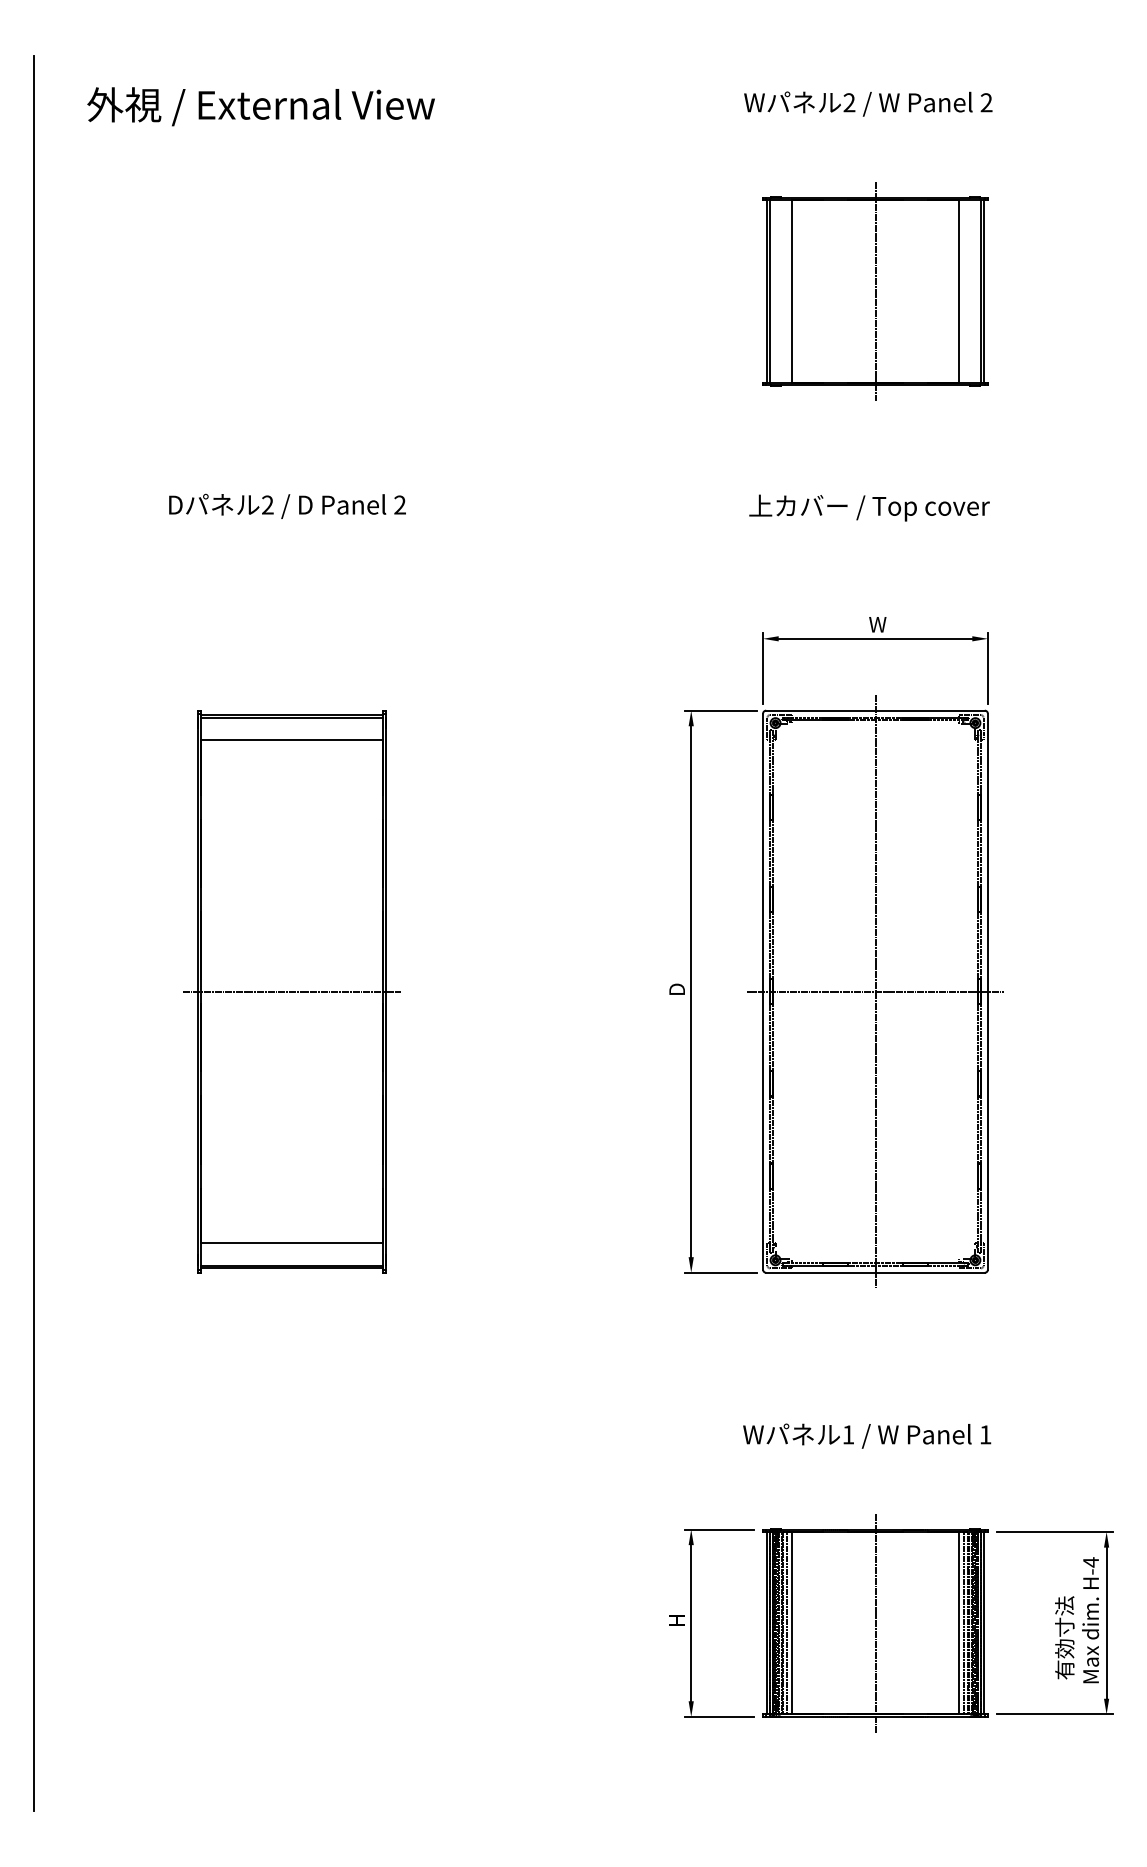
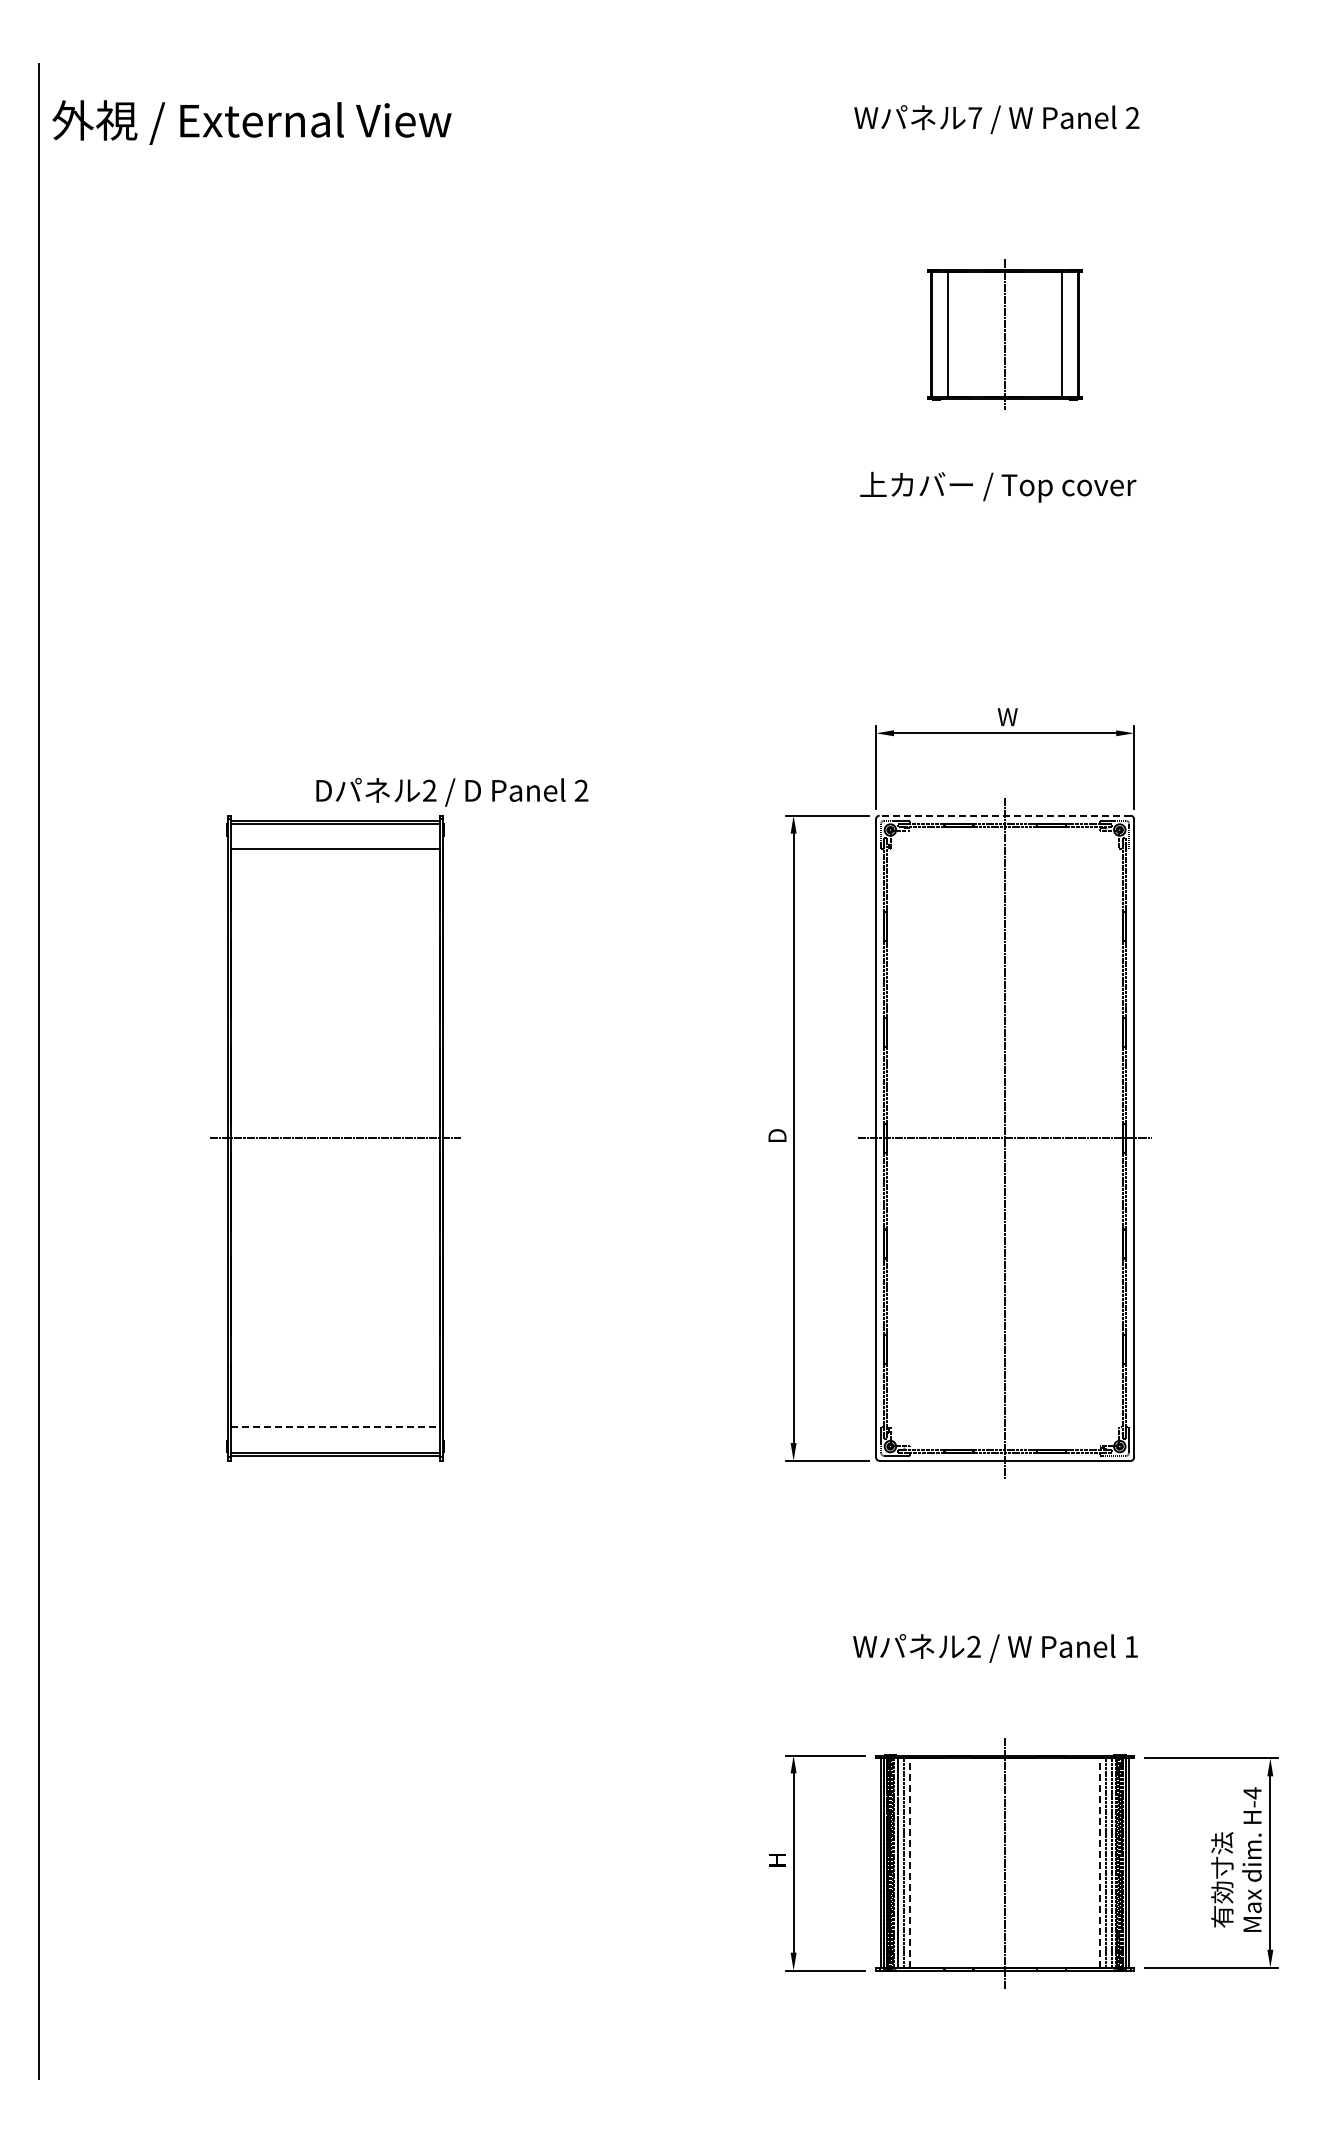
text: (849, 102) -> (975, 117), 2 -> 7
text: (260, 106) -> (251, 122), moved
part: (874, 291) -> (1004, 334), size x0.6
text: (287, 505) -> (452, 791), moved
text: (869, 507) -> (998, 486), moved
line: (874, 710) -> (1004, 815), solid -> dashed
line: (292, 1243) -> (335, 1427), solid -> dashed
text: (847, 1434) -> (973, 1646), 1 -> 2
line: (792, 1623) -> (909, 1863), solid -> dashed
line: (958, 1623) -> (1100, 1863), solid -> dashed

